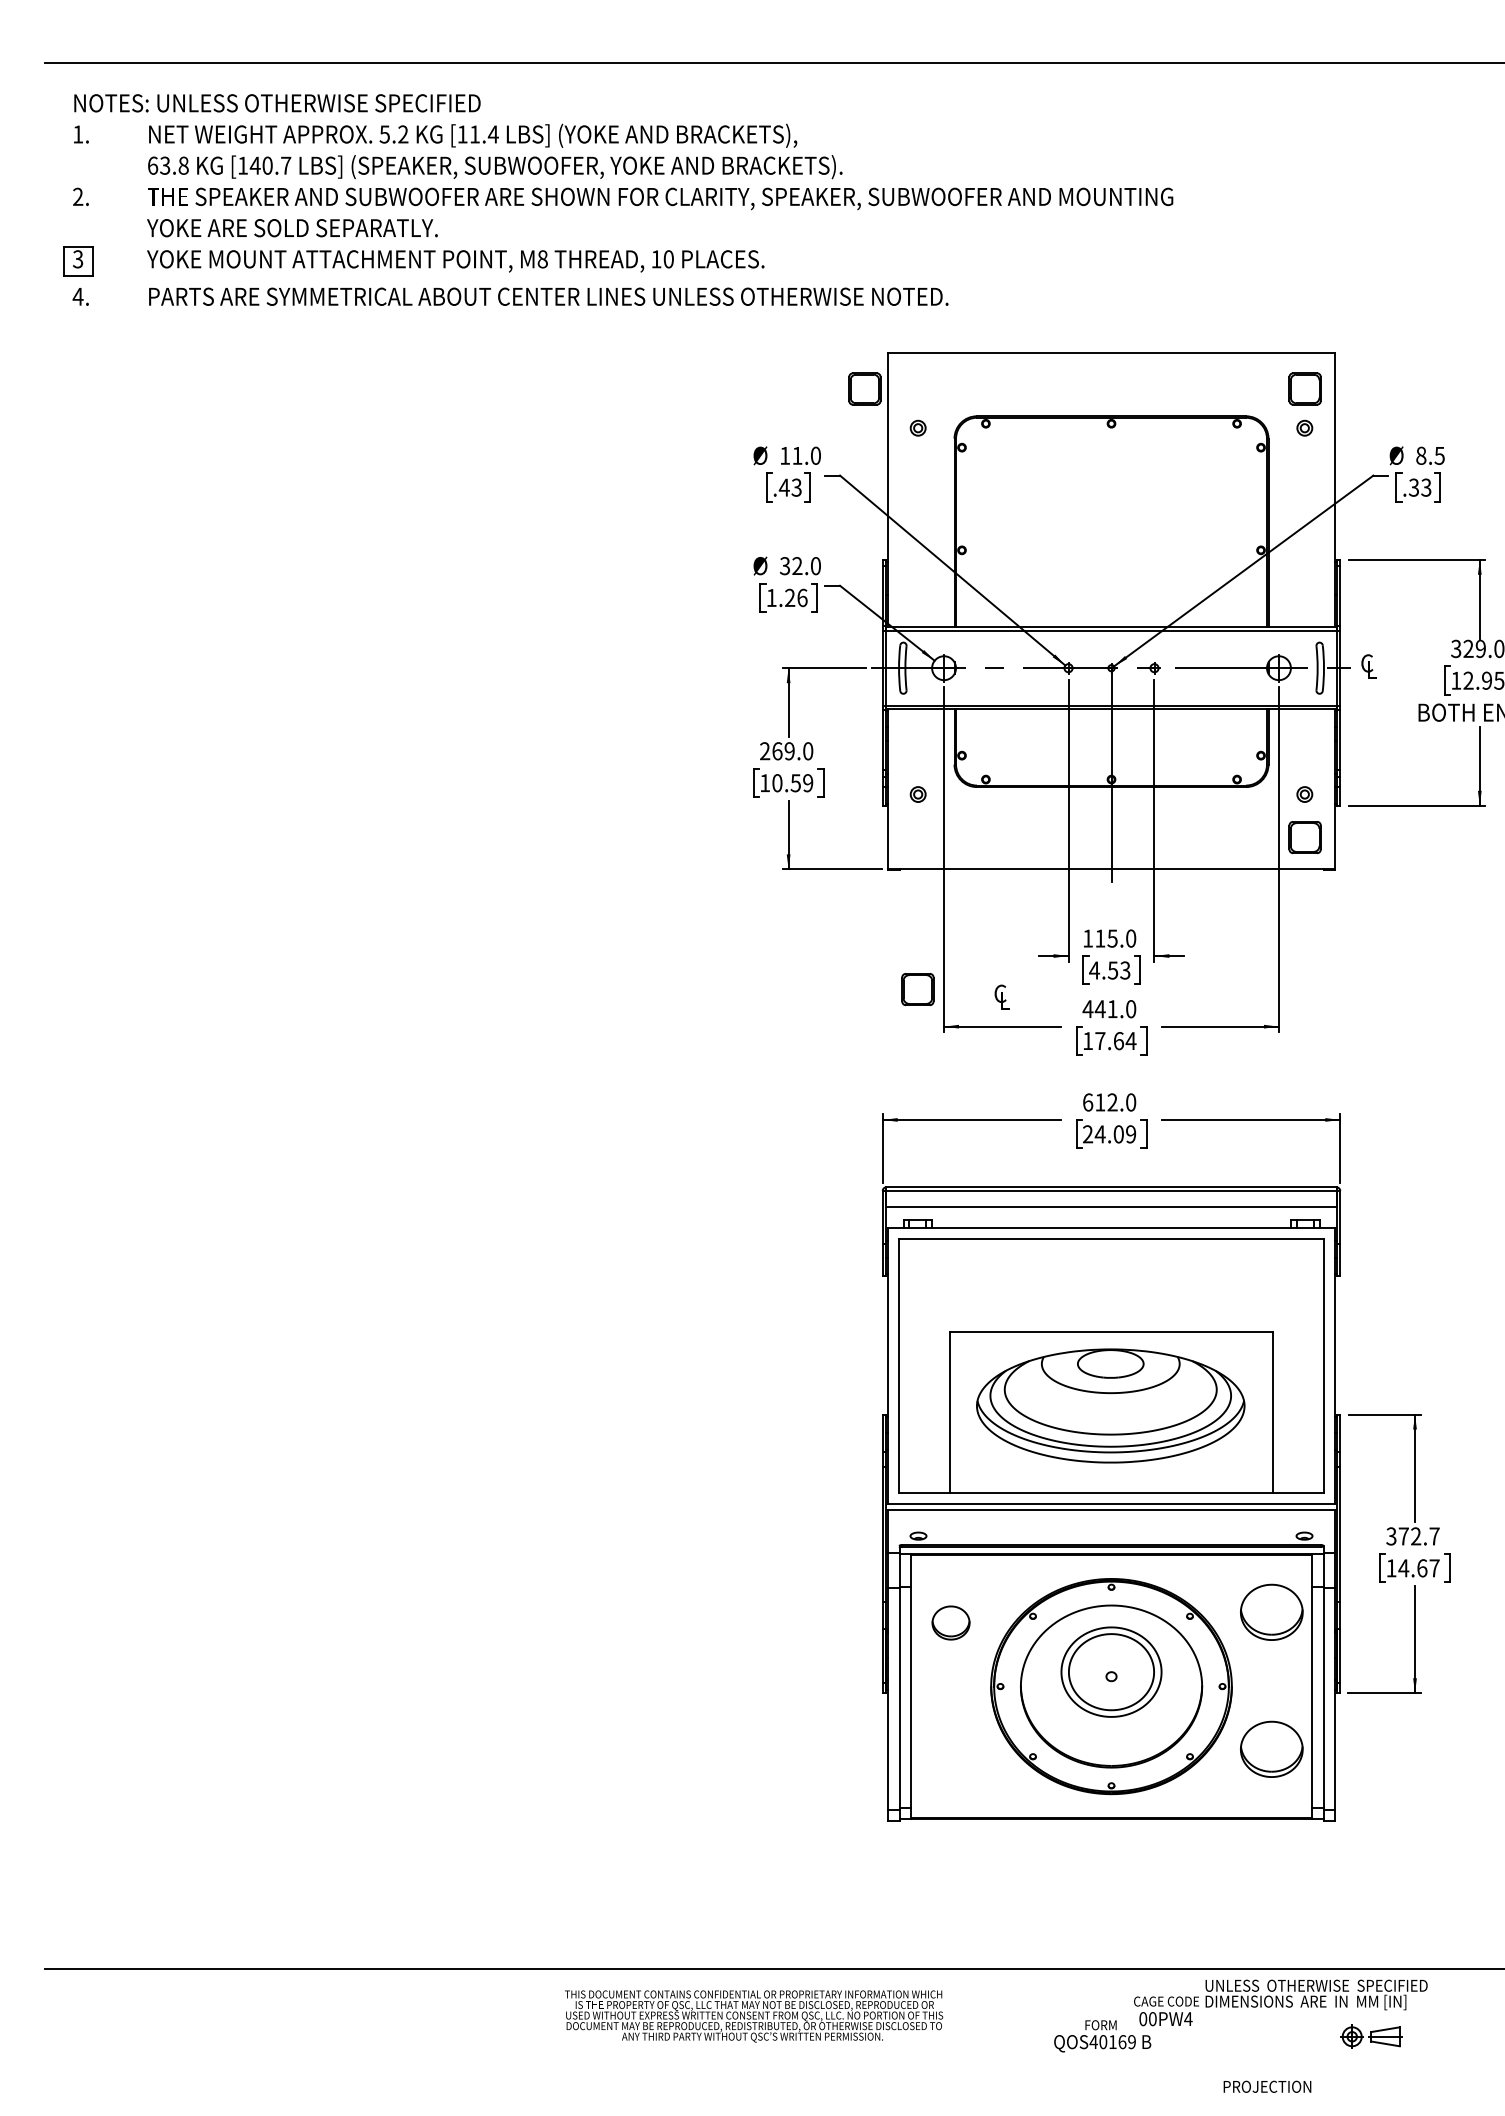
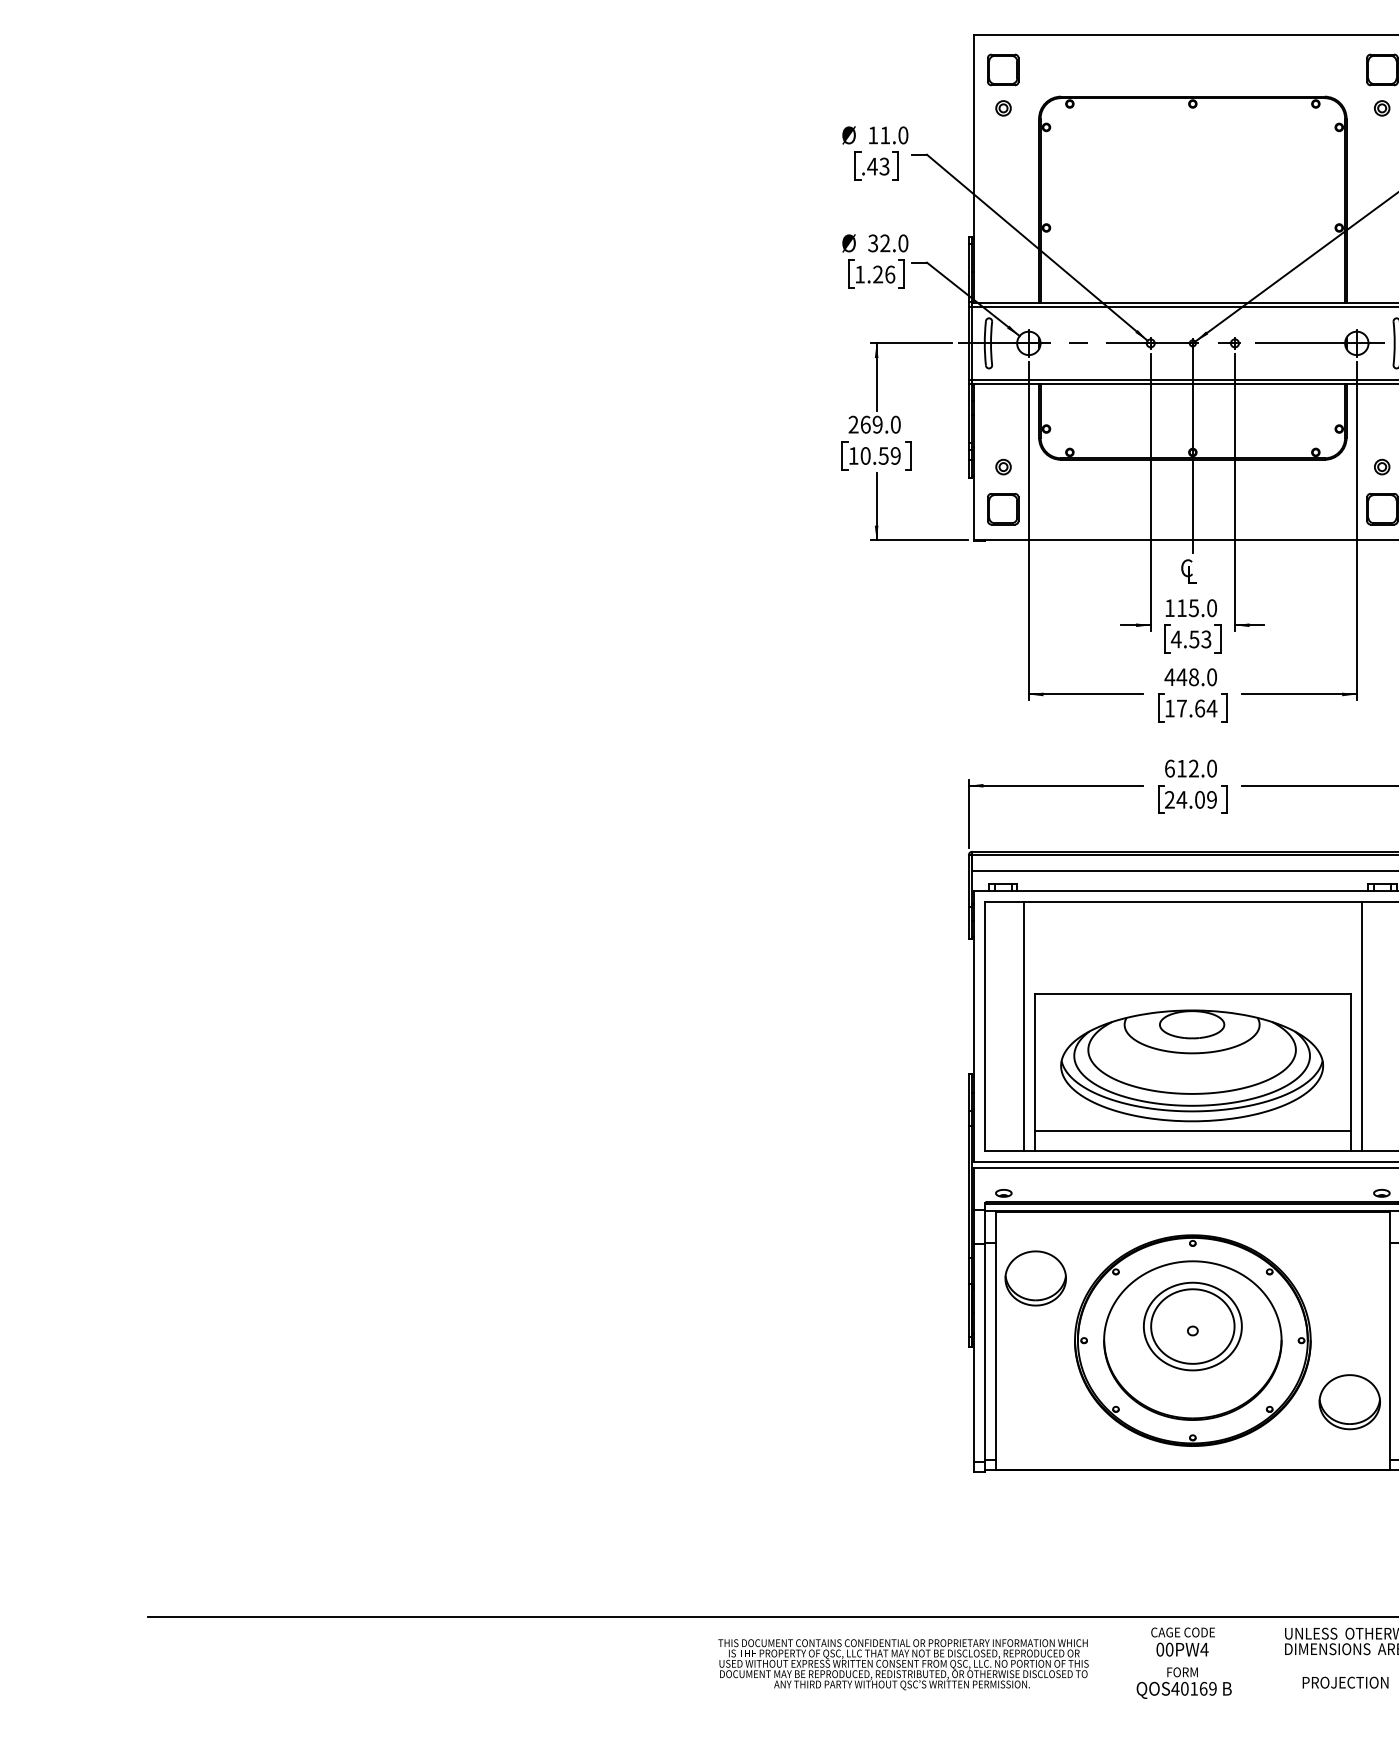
part: (864, 388) -> (1002, 69), moved
part: (917, 989) -> (1002, 509), moved
text: (1001, 996) -> (1187, 570), moved
text: (1112, 1009) -> (1193, 677), 441.0 -> 448.0
line: (938, 1365) -> (1023, 1026), added
line: (1284, 1365) -> (1362, 1026), added
line: (1111, 1471) -> (1192, 1130), added
part: (1271, 1611) -> (1349, 1267), removed
part: (950, 1622) -> (1035, 1277), size x1.67
text: (1166, 2011) -> (1183, 1642), moved
text: (754, 2016) -> (903, 1664), moved
text: (1267, 2086) -> (1345, 1682), moved

